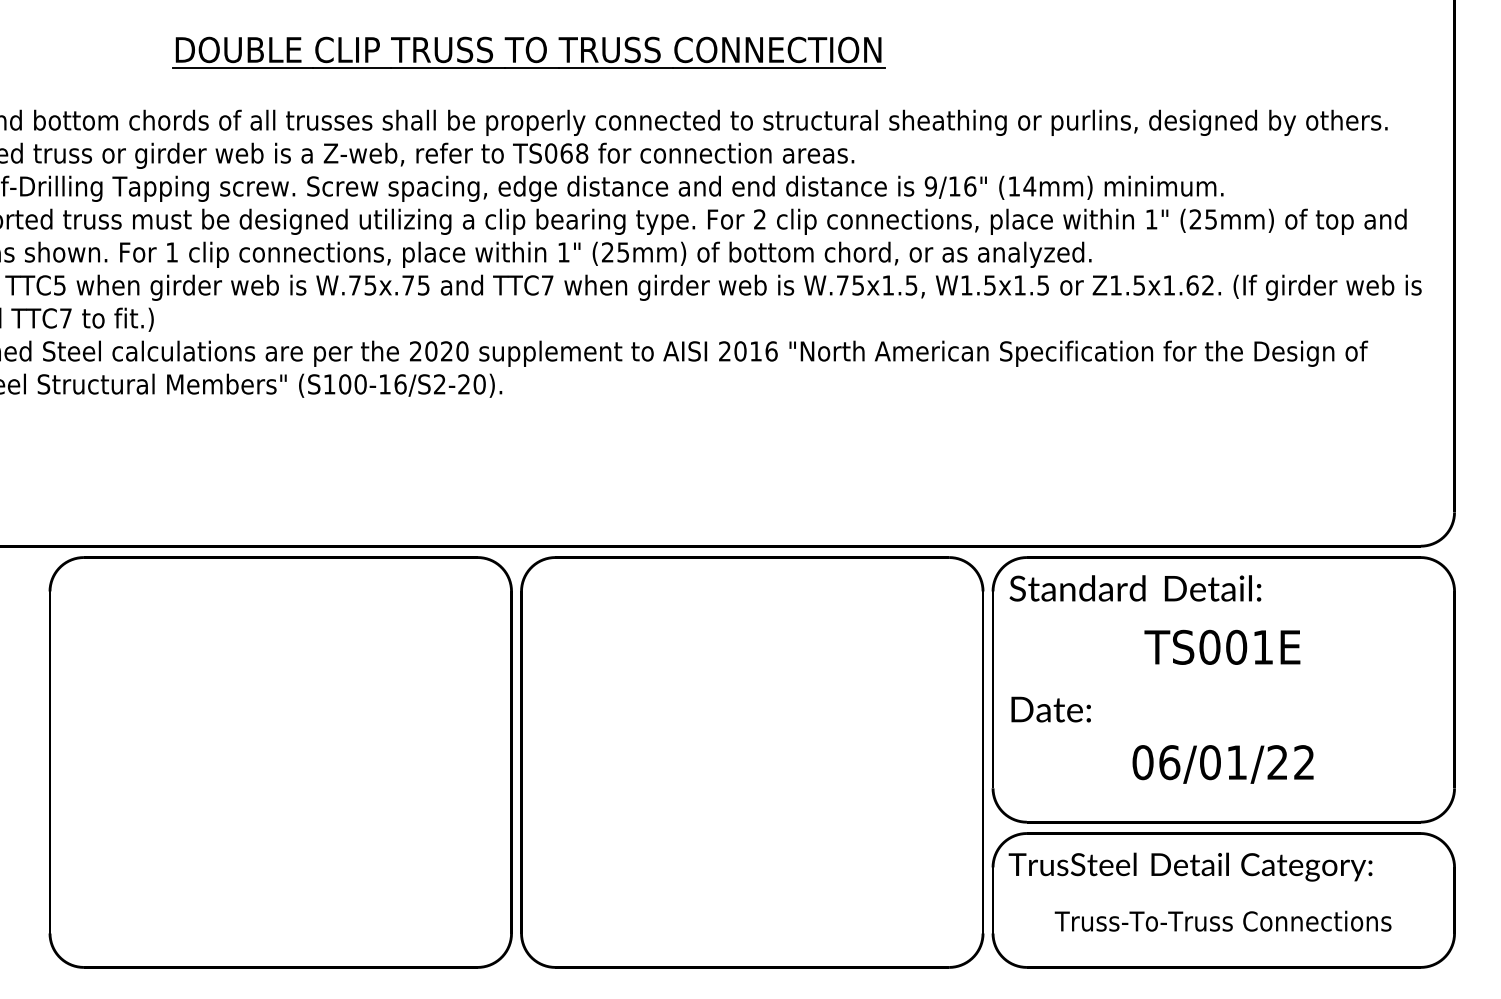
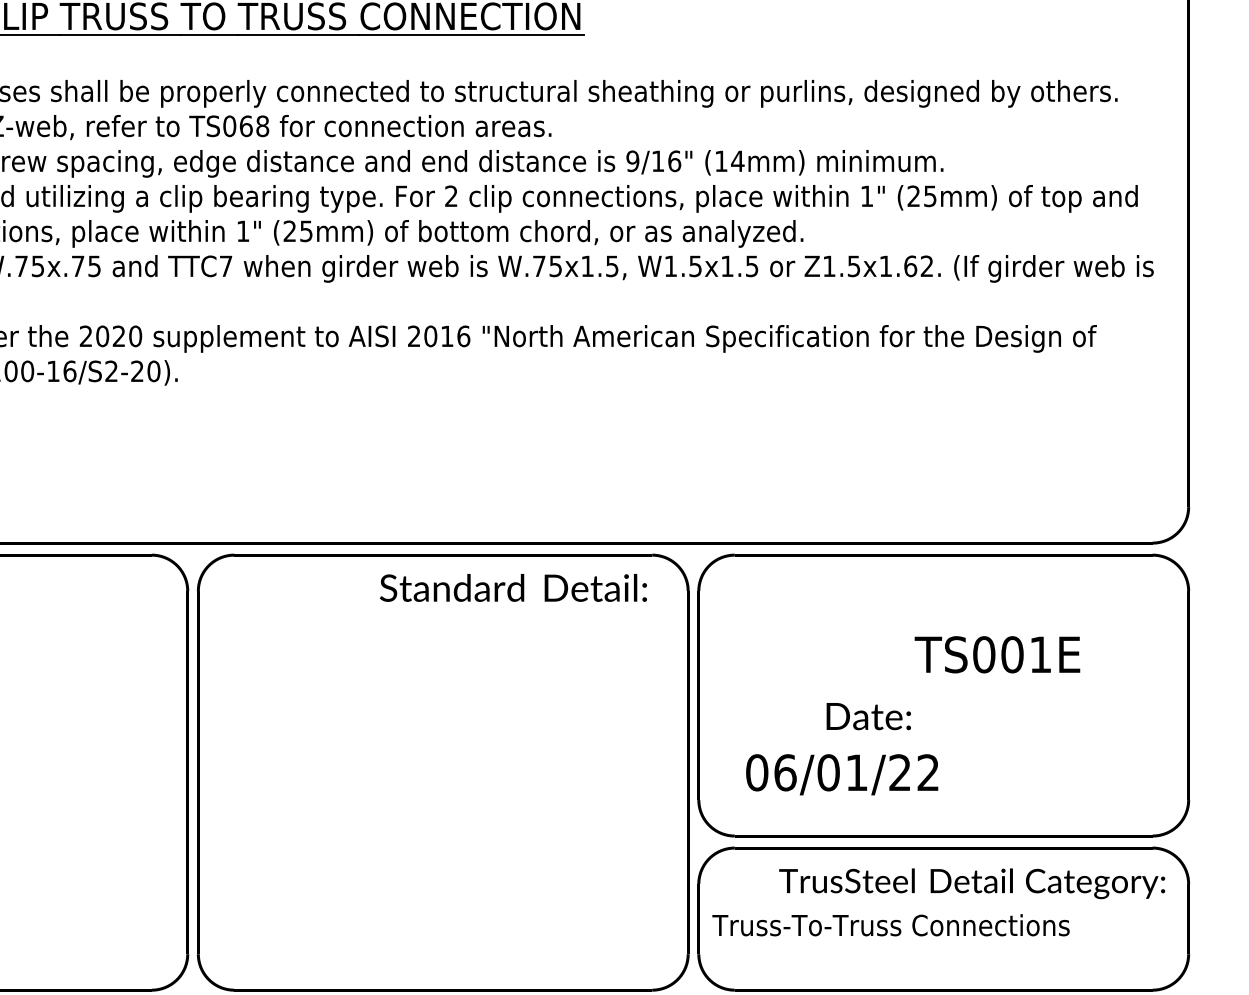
text: (1135, 588) -> (513, 588), moved
text: (1222, 646) -> (997, 653), moved
text: (1050, 709) -> (868, 716), moved
text: (1222, 764) -> (841, 774), moved
text: (1190, 866) -> (972, 883), moved
text: (1222, 920) -> (890, 924), moved

